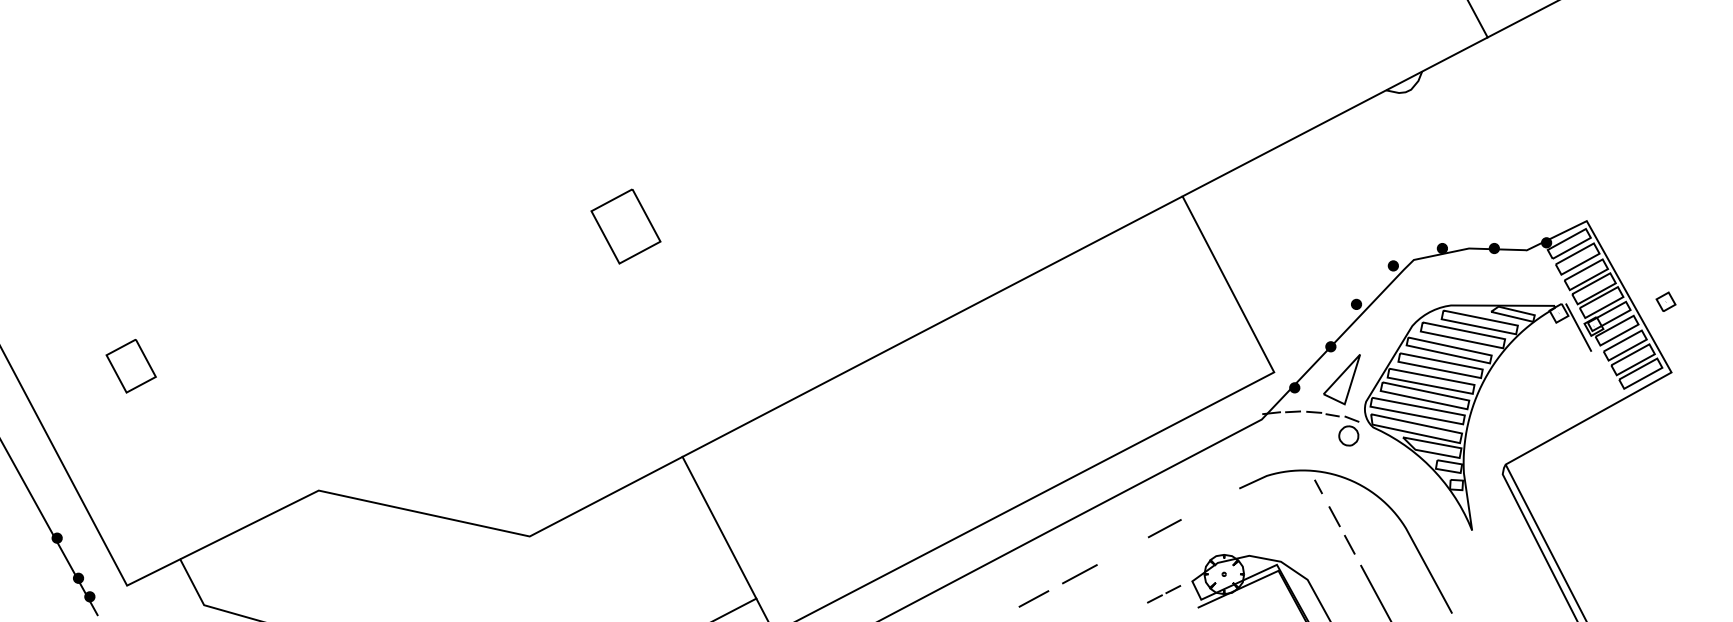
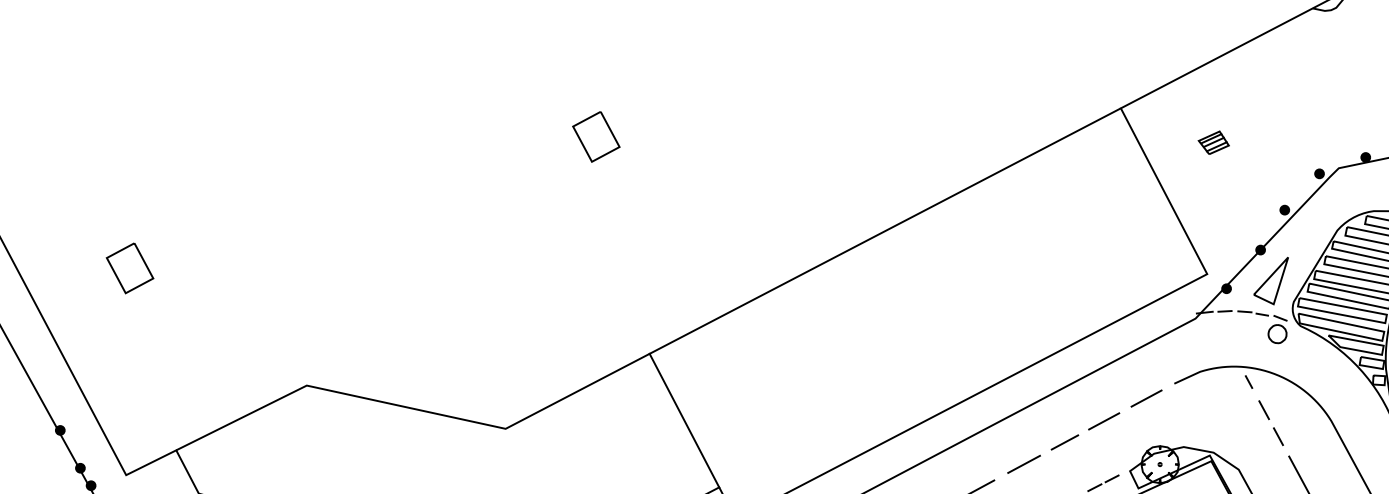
part: (625, 226) -> (595, 136), size x0.71
part: (1281, 232) -> (1214, 142), added
line: (1209, 503) -> (1146, 397), added
line: (1123, 550) -> (1065, 442), added

